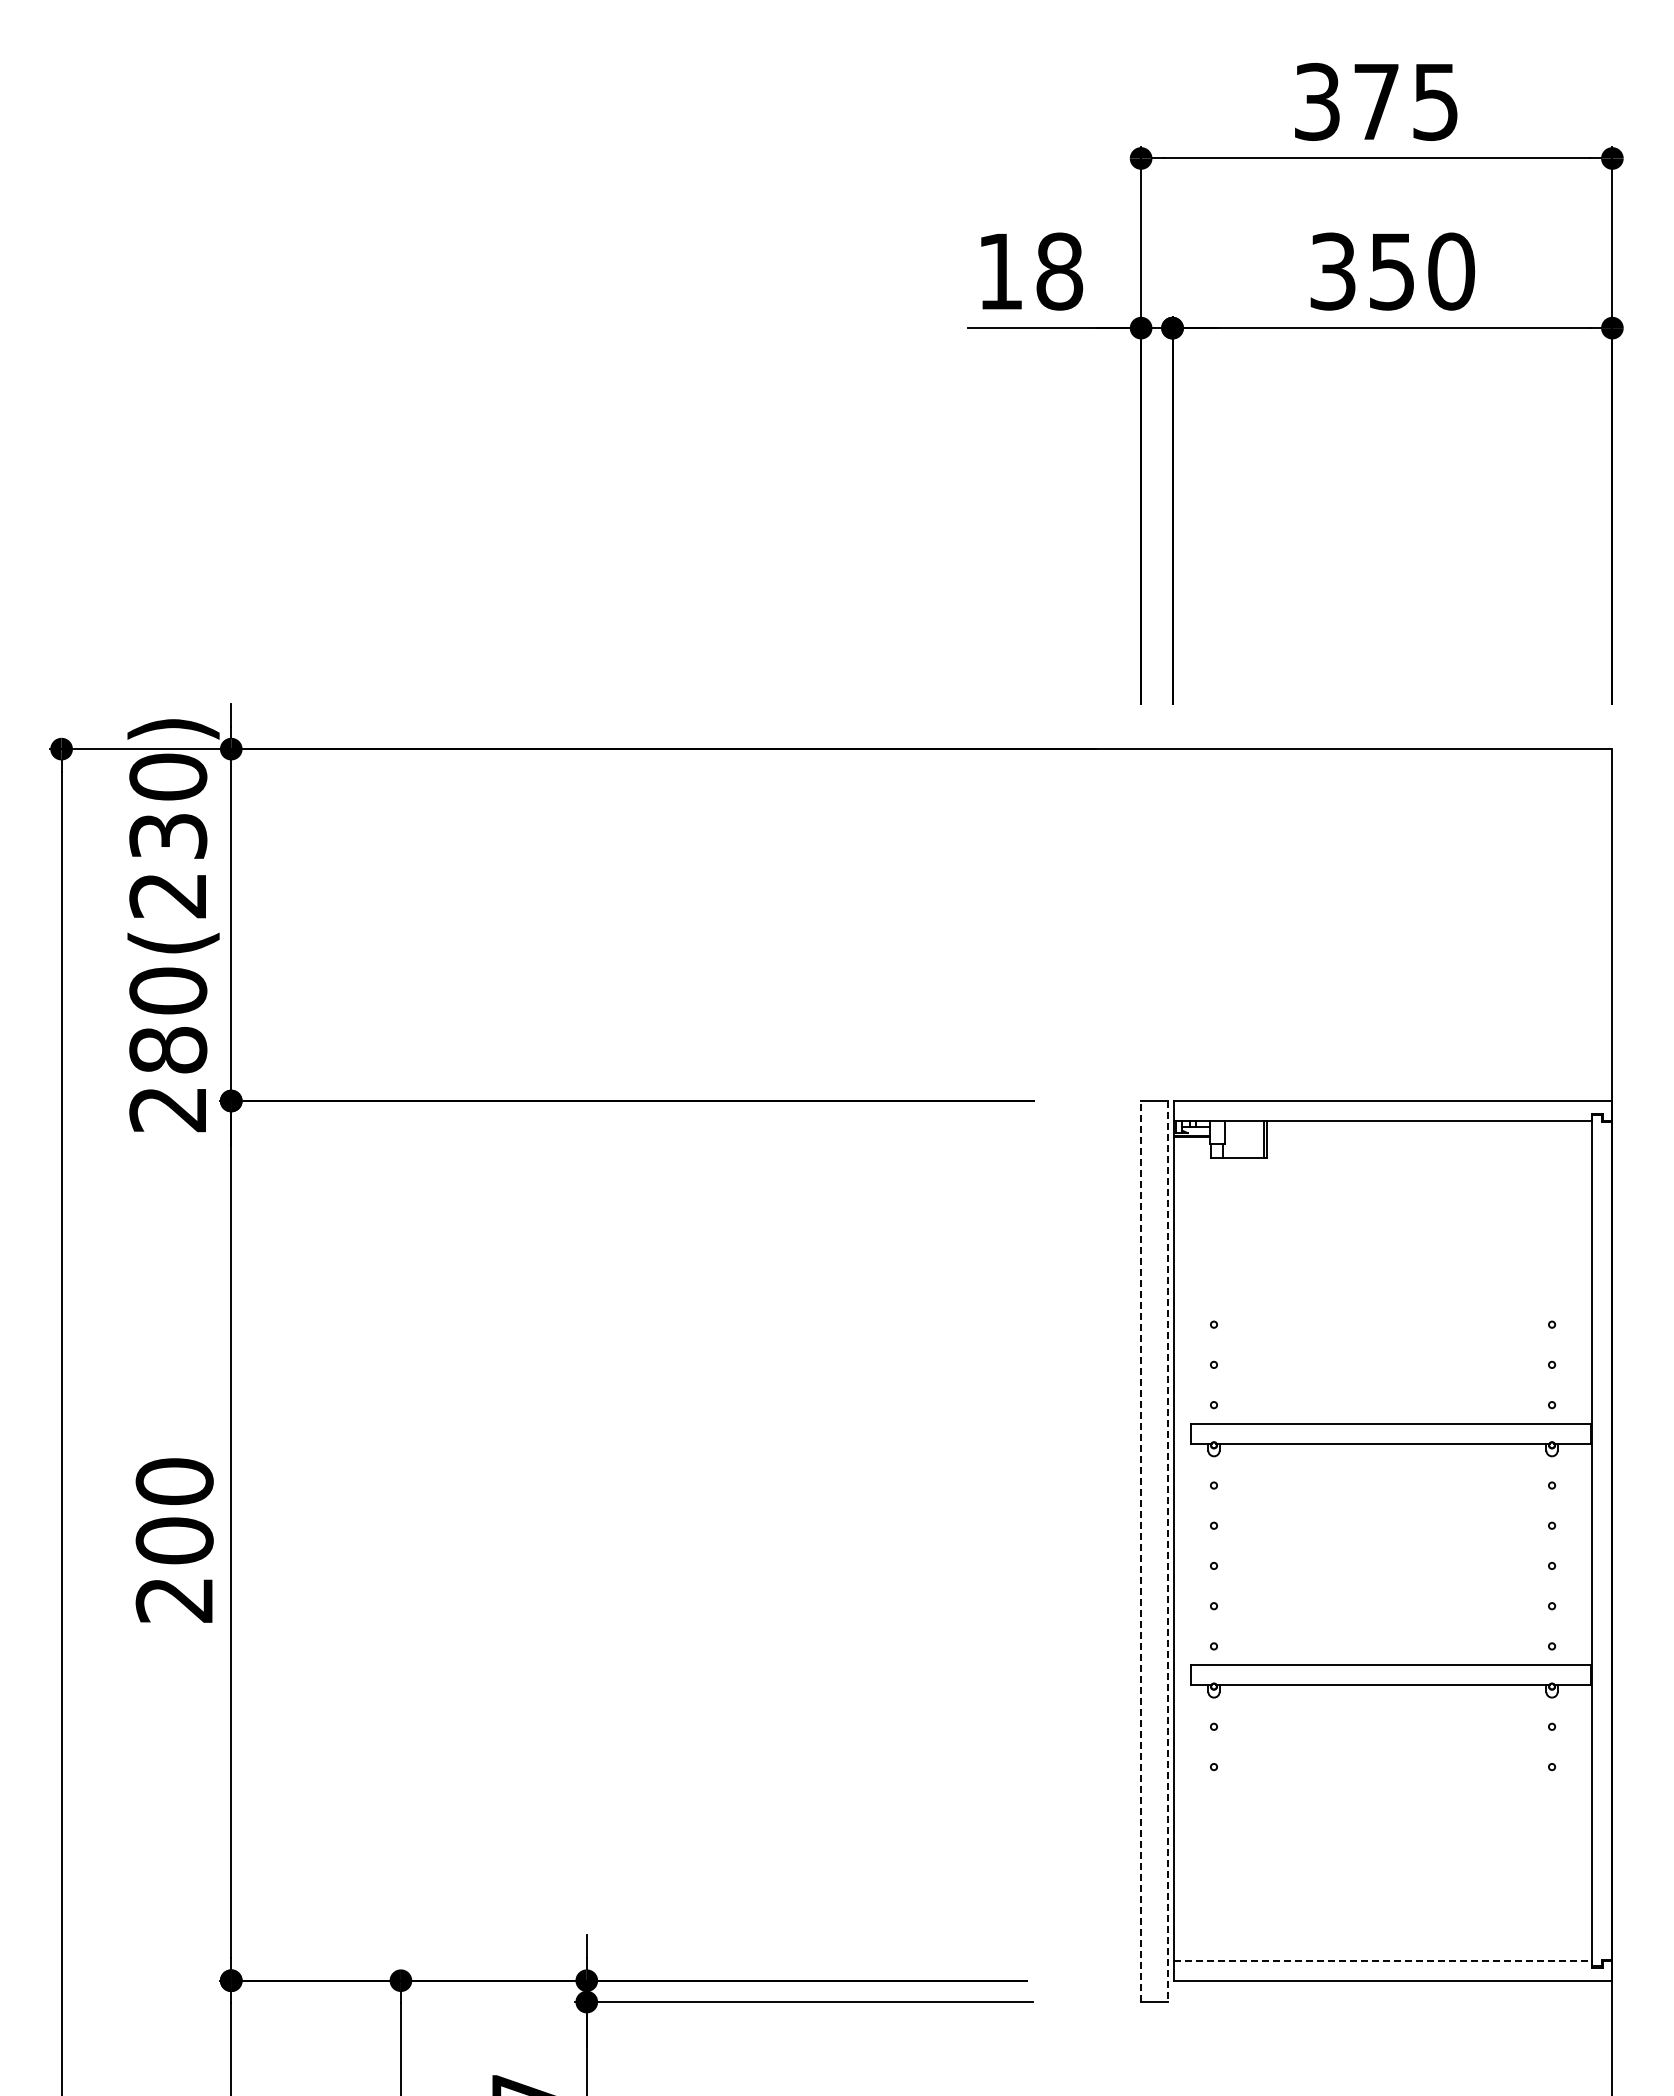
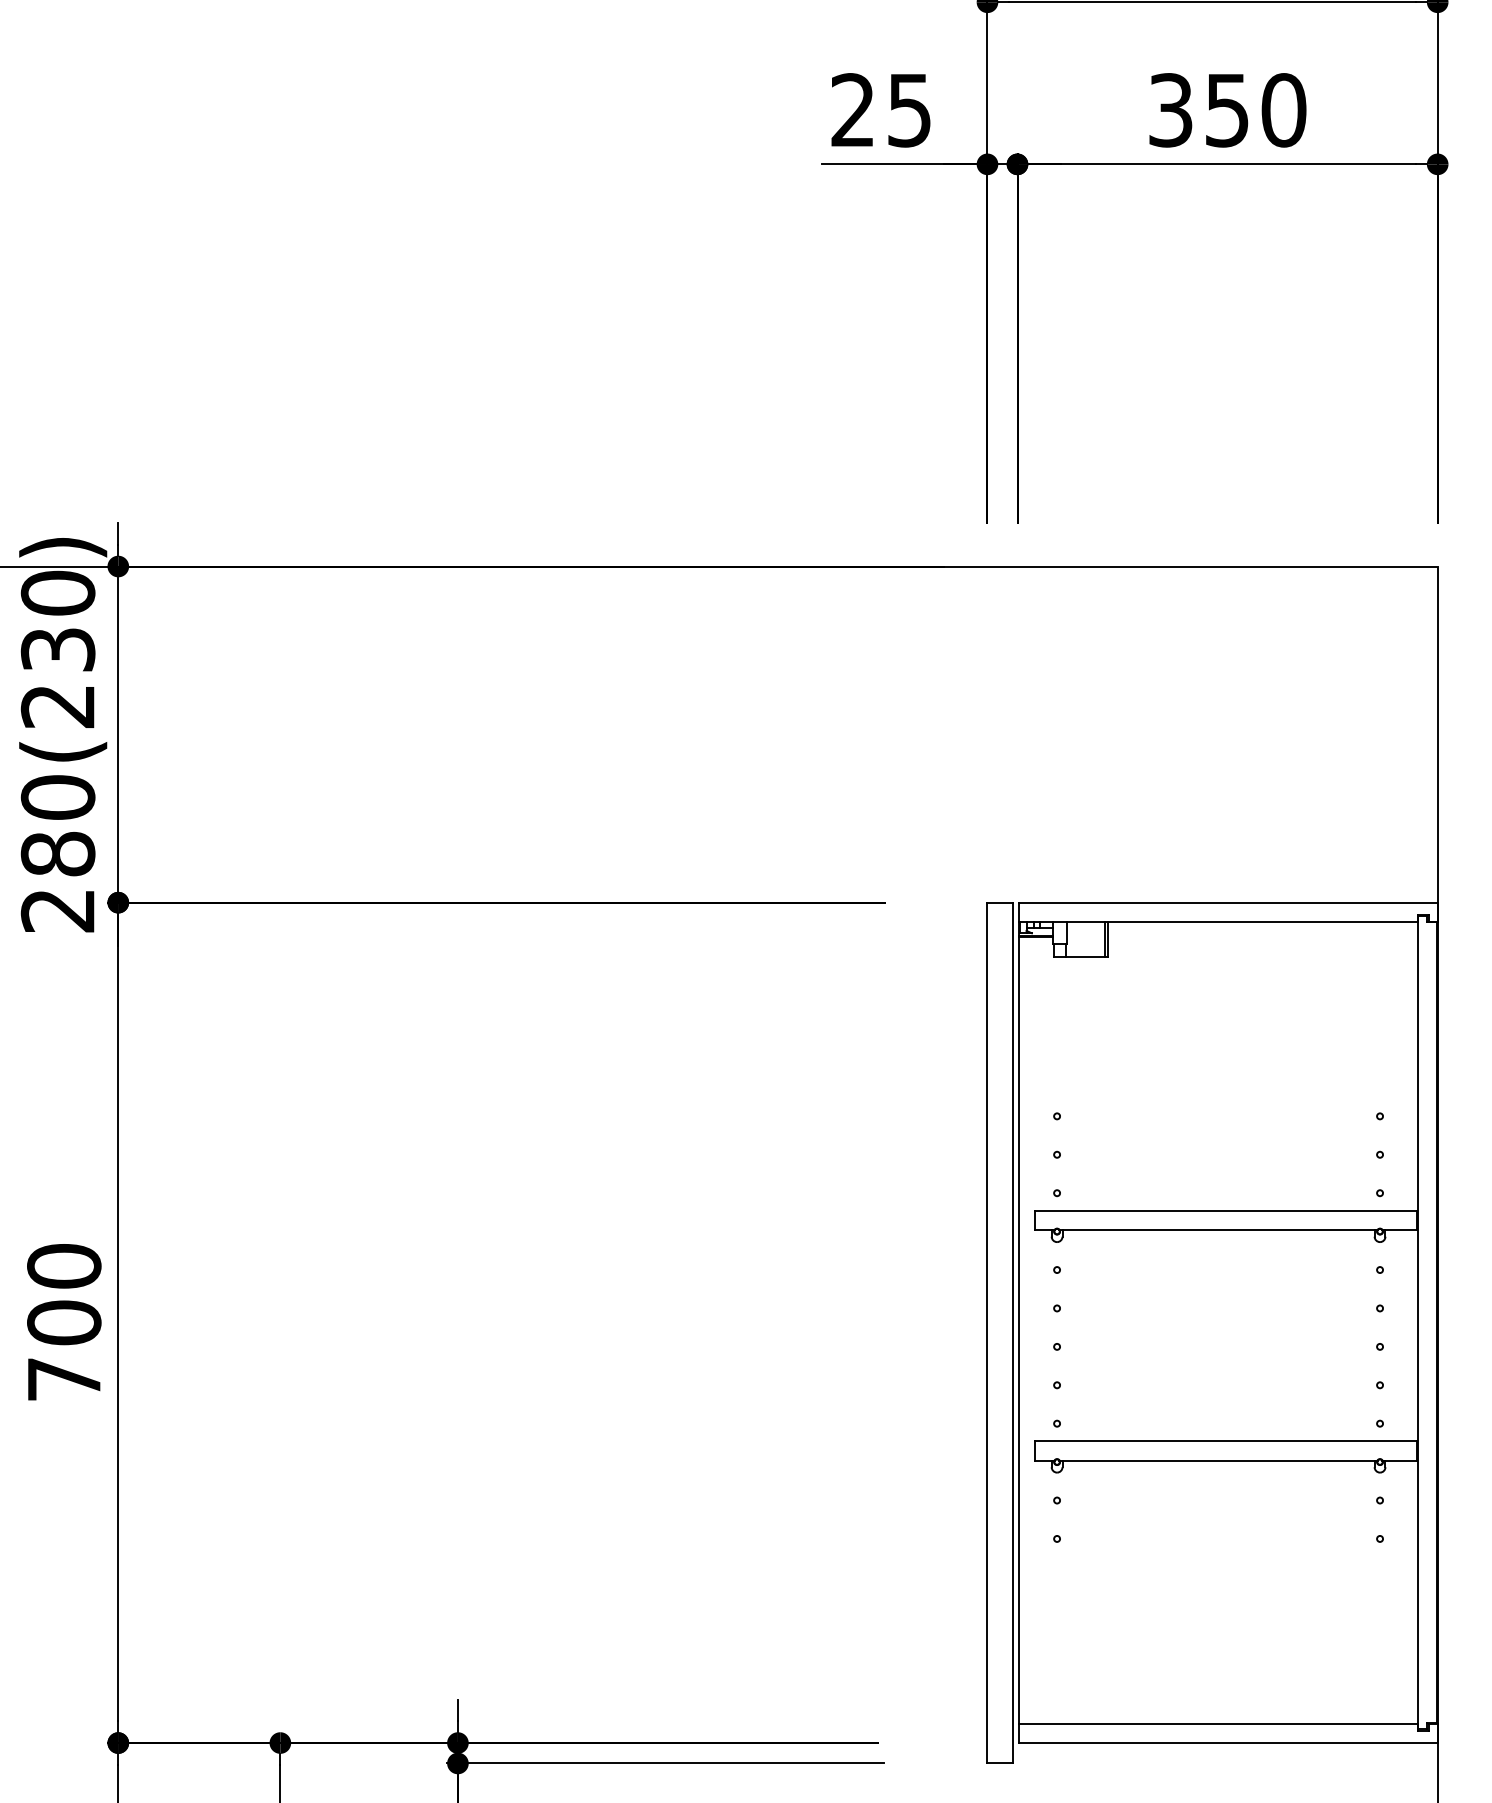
text: (1030, 271) -> (881, 110), 18 -> 25
line: (1141, 1551) -> (987, 1333), dashed -> solid
line: (1167, 1551) -> (1012, 1333), dashed -> solid
text: (173, 1600) -> (63, 1379), 200 -> 700
line: (1382, 1960) -> (1218, 1723), dashed -> solid

